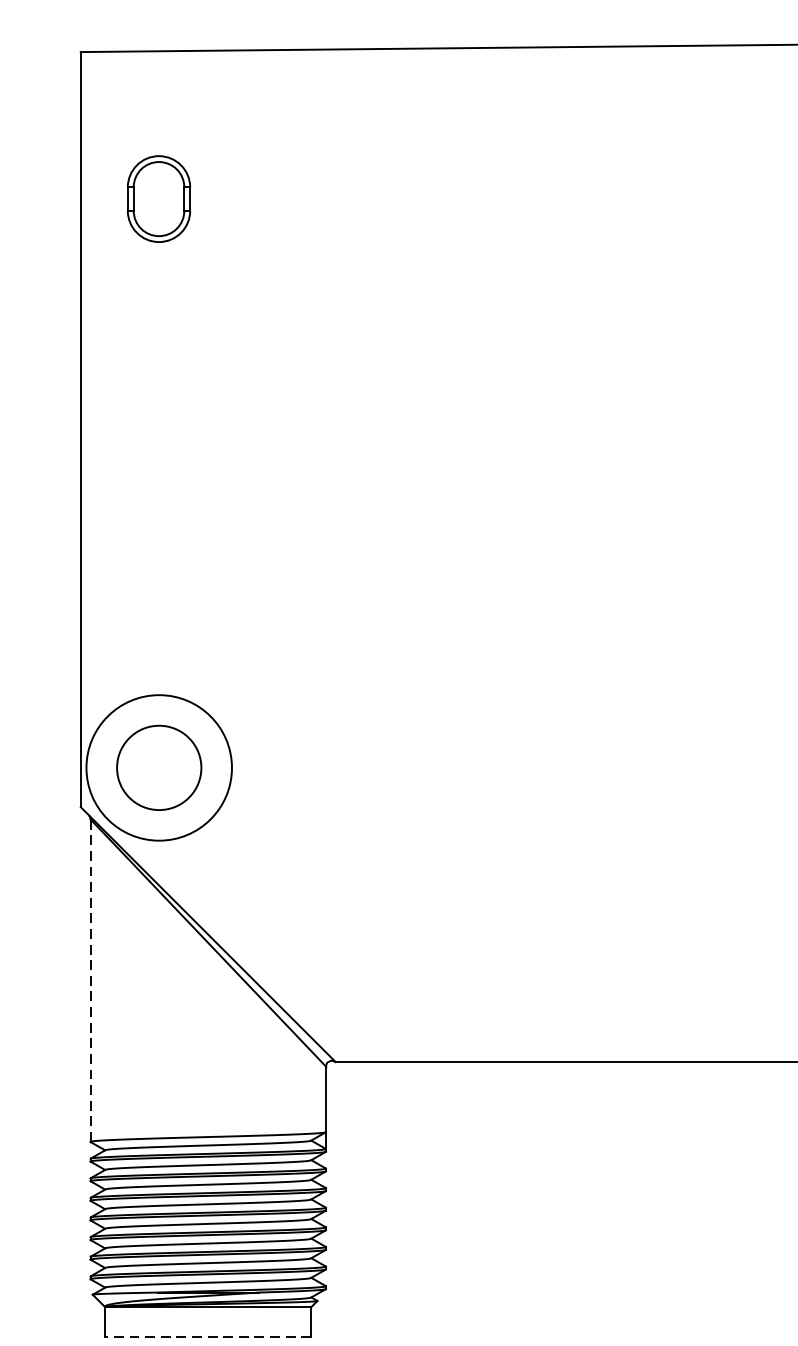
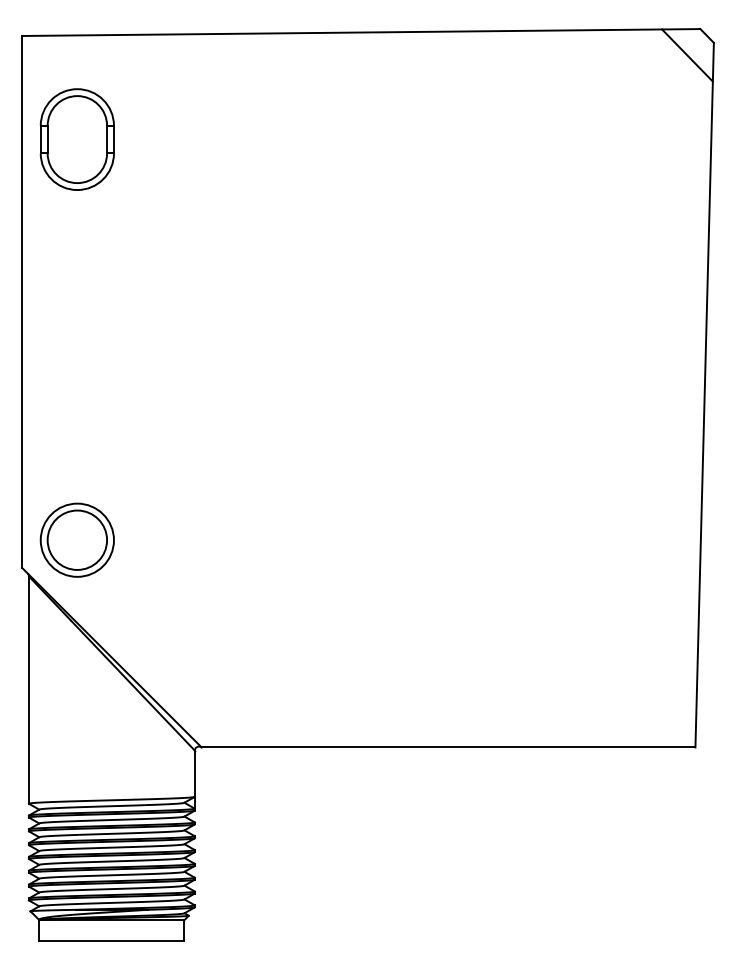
part: (157, 199) -> (76, 139), size x1.67
circle: (157, 766) -> (76, 539), size x0.71
line: (91, 981) -> (29, 690), dashed -> solid
line: (207, 1336) -> (111, 940), dashed -> solid

